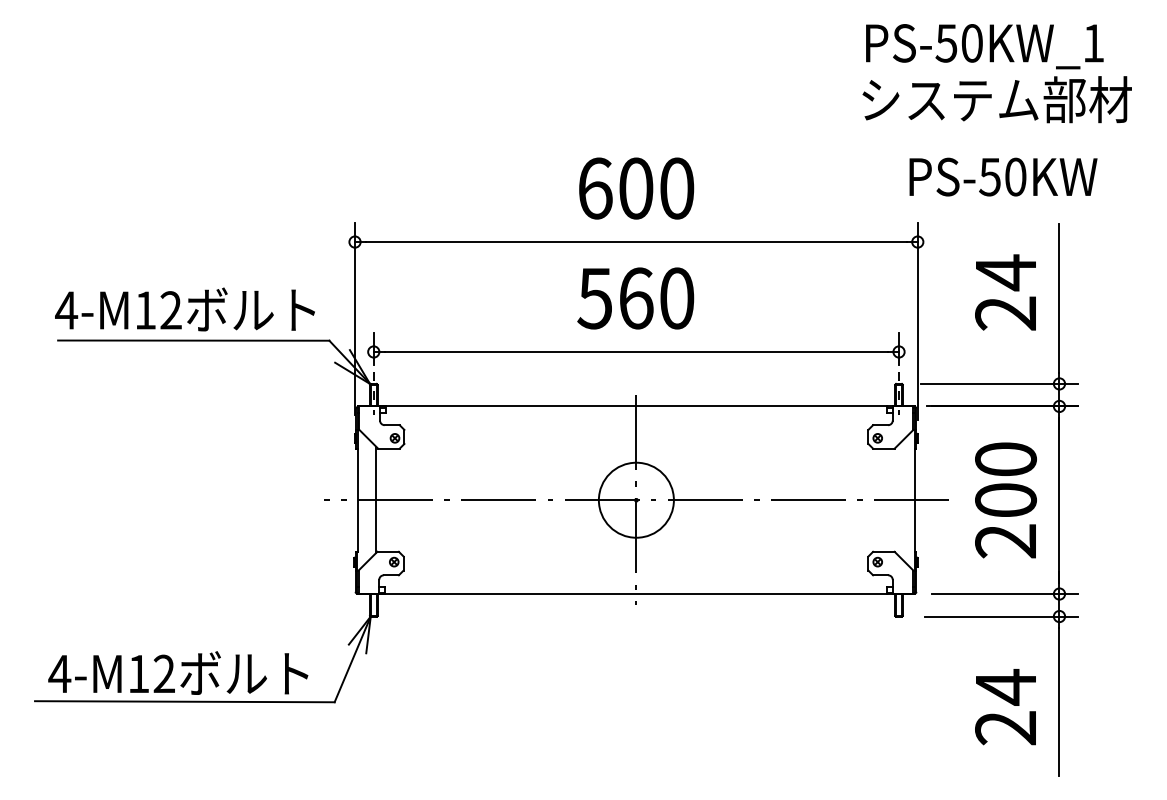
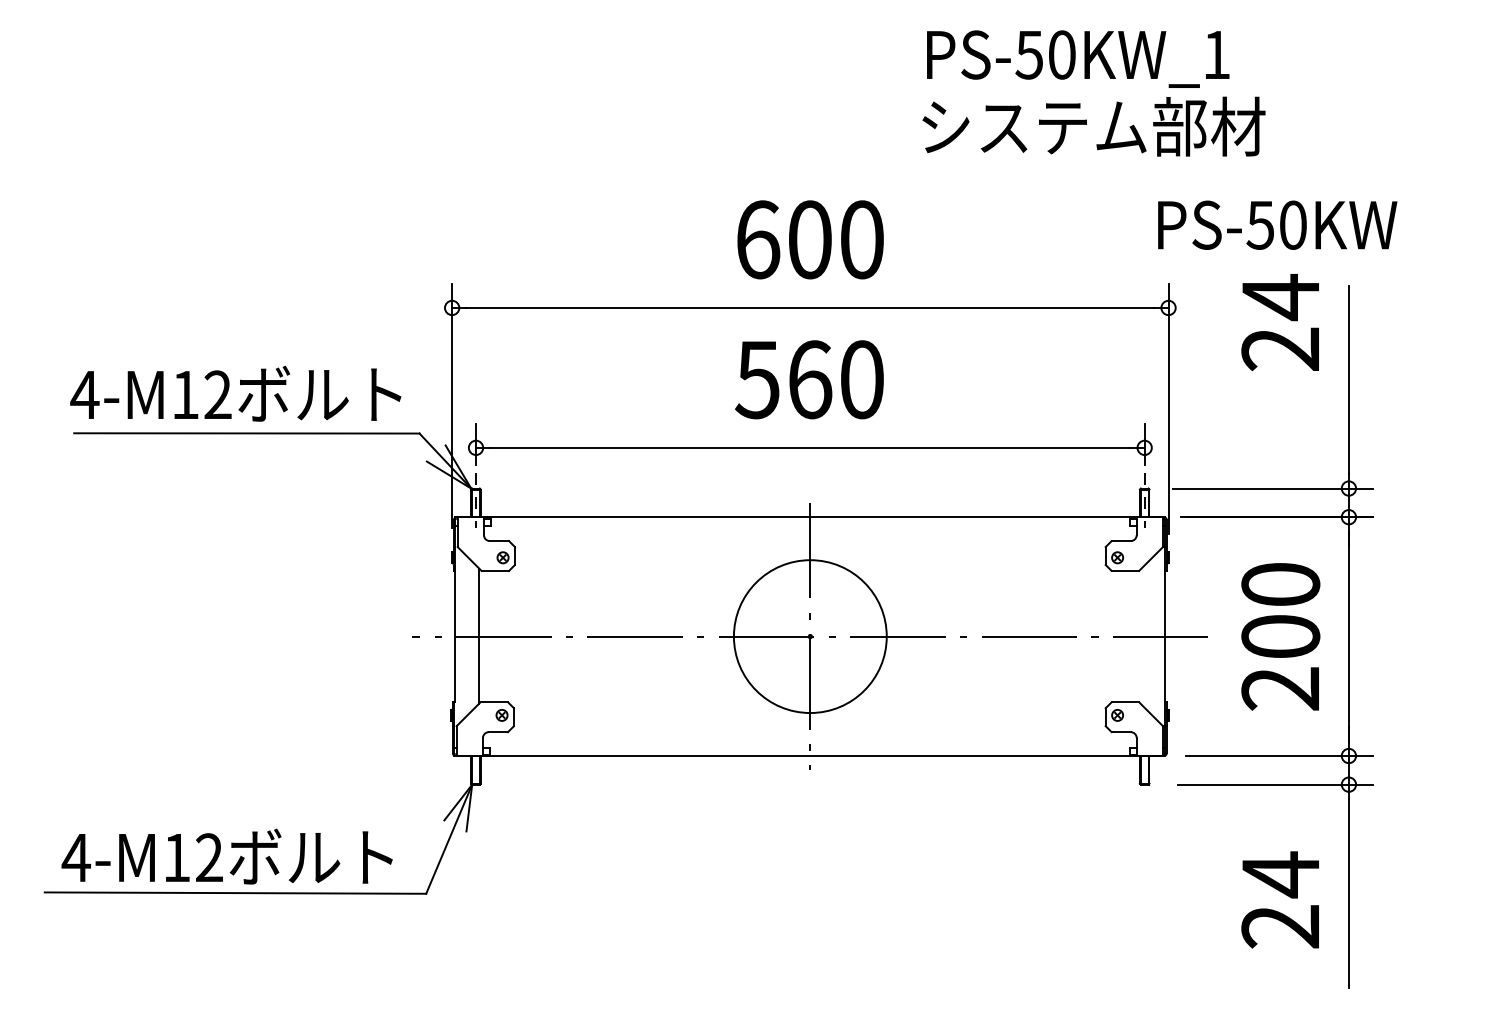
text: (996, 73) -> (1093, 93), moved
text: (1005, 292) -> (1280, 322), moved
circle: (635, 499) -> (809, 635), size x1.6

